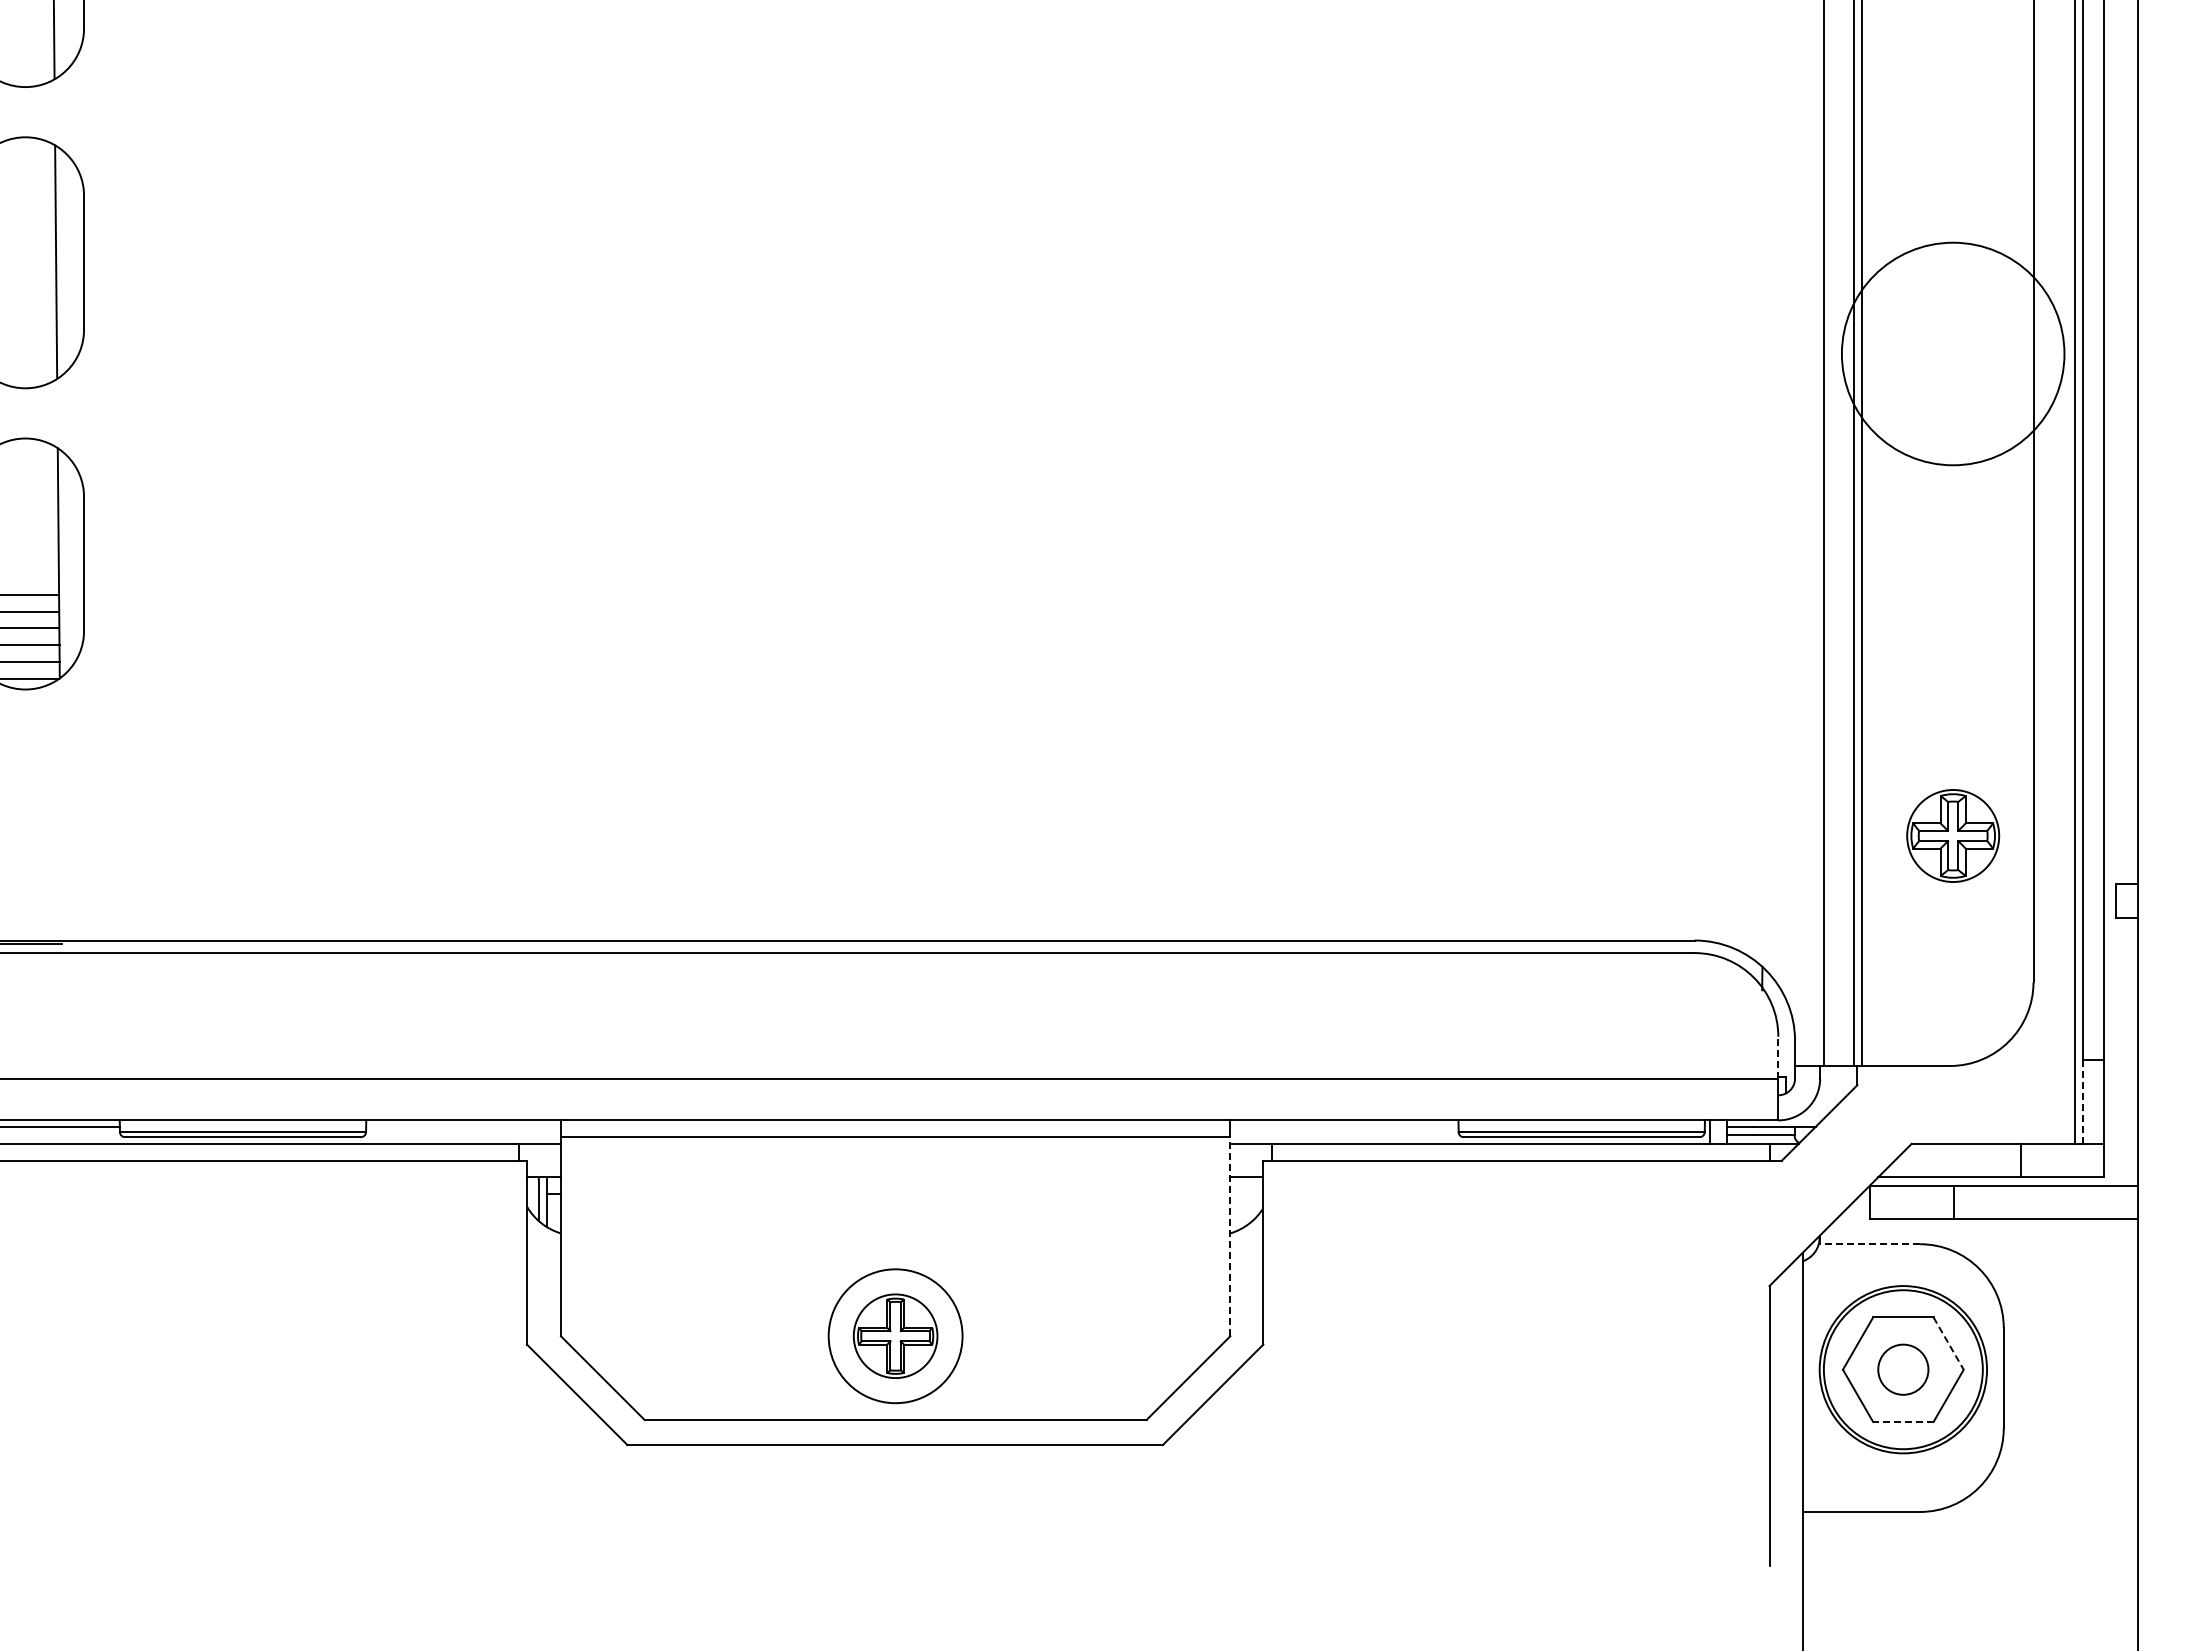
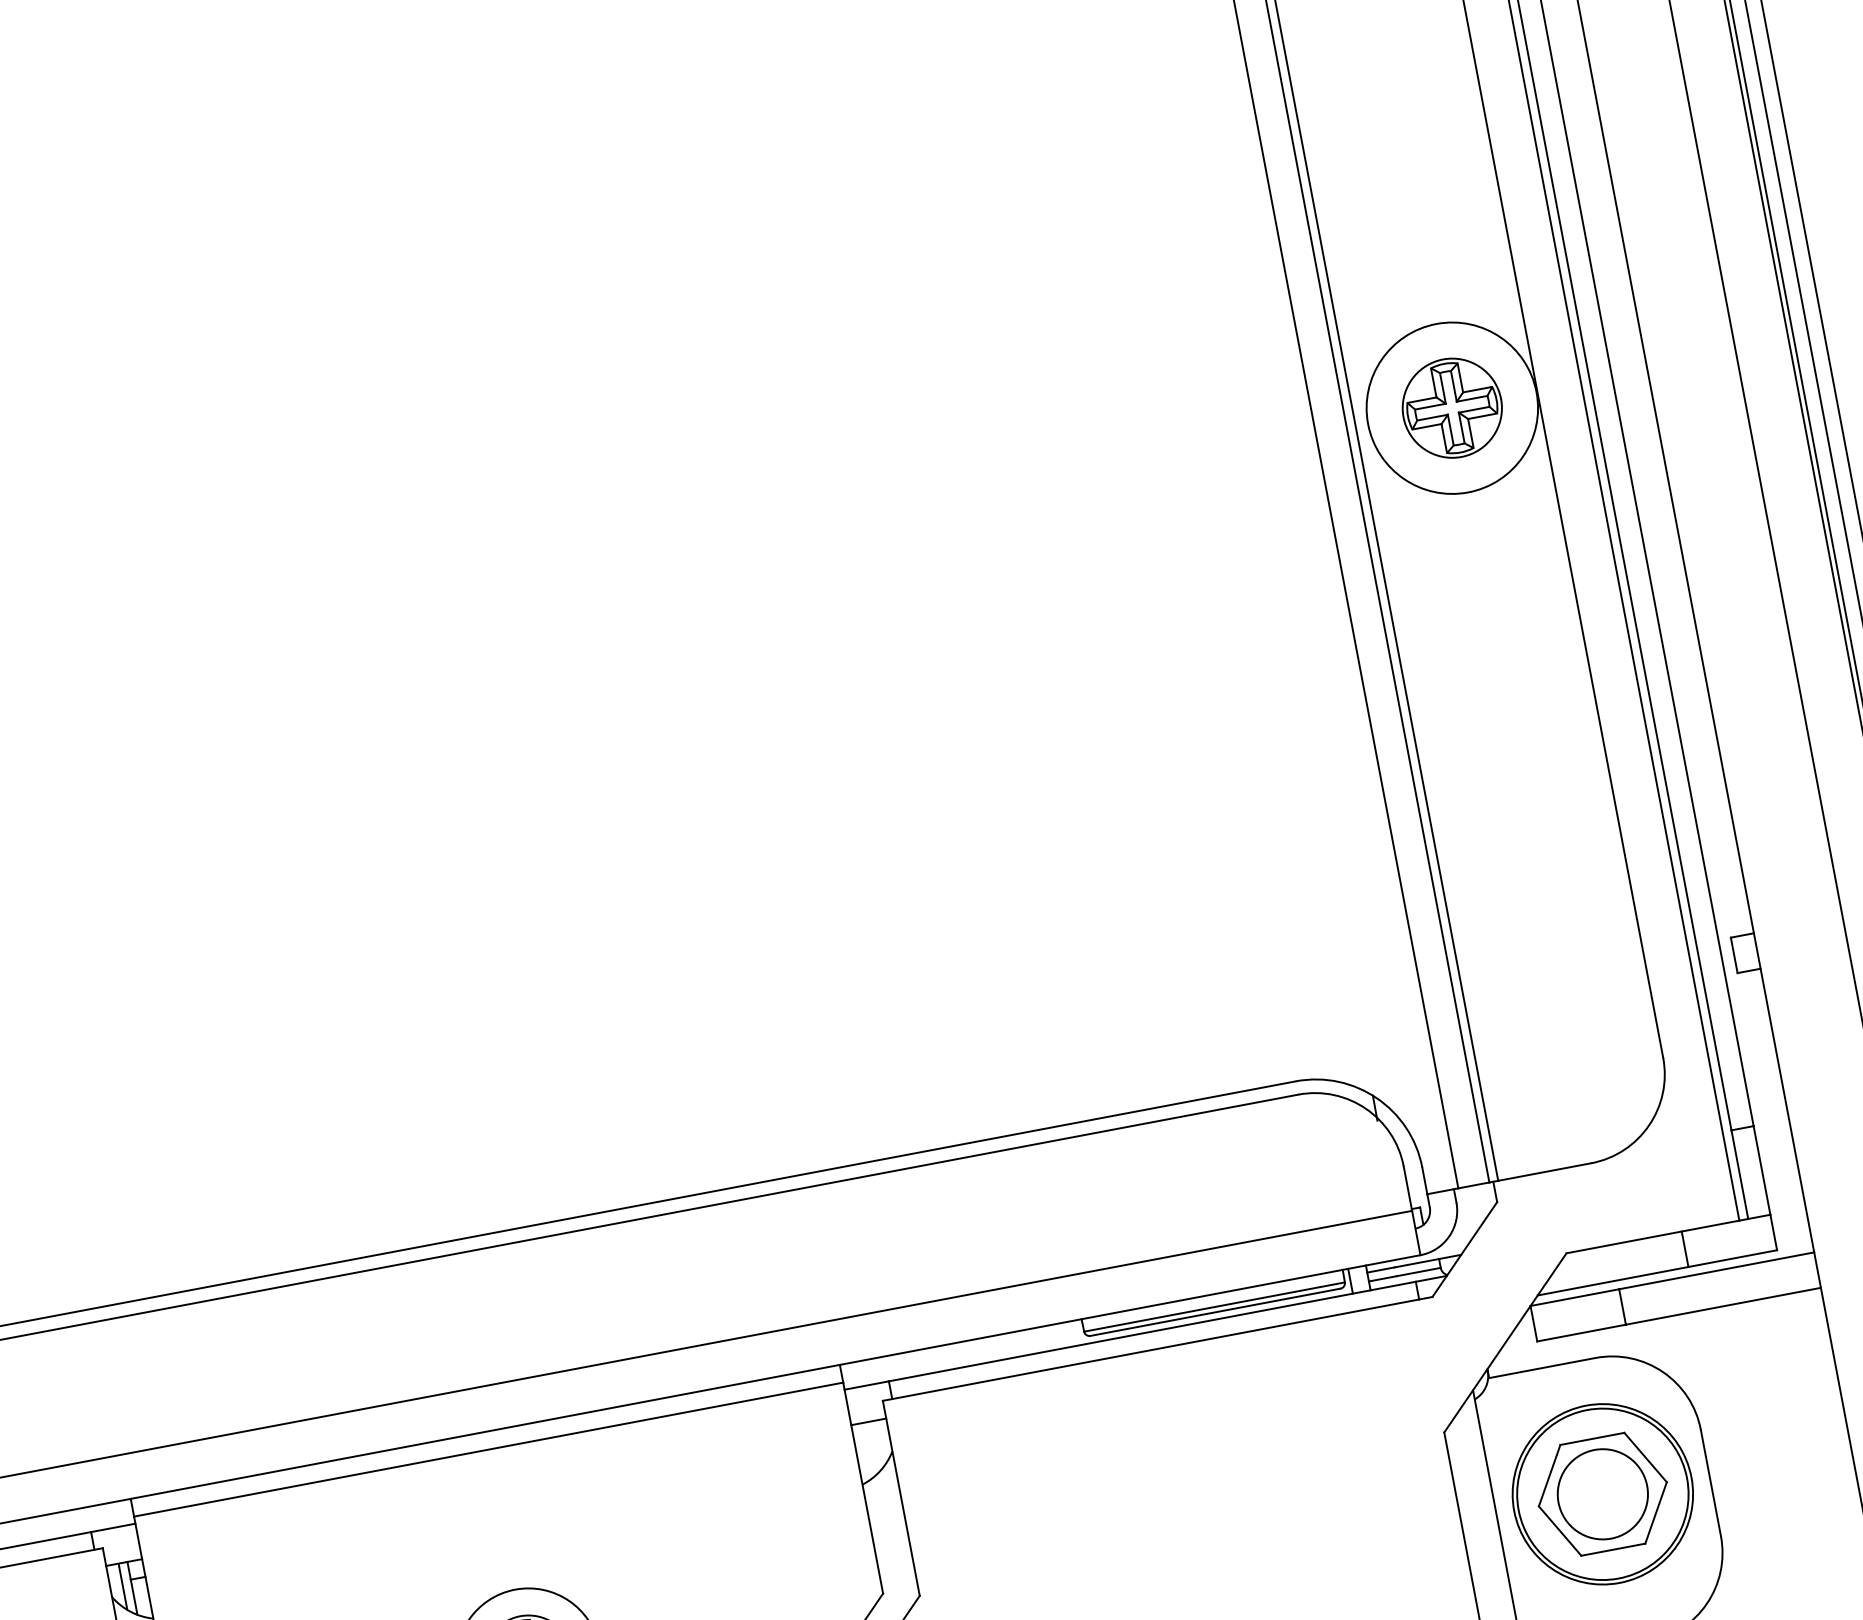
circle: (1952, 353) -> (1451, 407), size x0.71
part: (1953, 835) -> (1452, 407), moved
line: (1778, 1057) -> (1408, 1188), dashed -> solid
line: (2083, 1101) -> (1740, 1174), dashed -> solid
line: (1230, 1236) -> (863, 1487), dashed -> solid
line: (1869, 1244) -> (1541, 1368), dashed -> solid
line: (1948, 1344) -> (1645, 1458), dashed -> solid
circle: (1903, 1369) -> (1602, 1494), size x1.67
line: (1902, 1422) -> (1612, 1550), dashed -> solid

